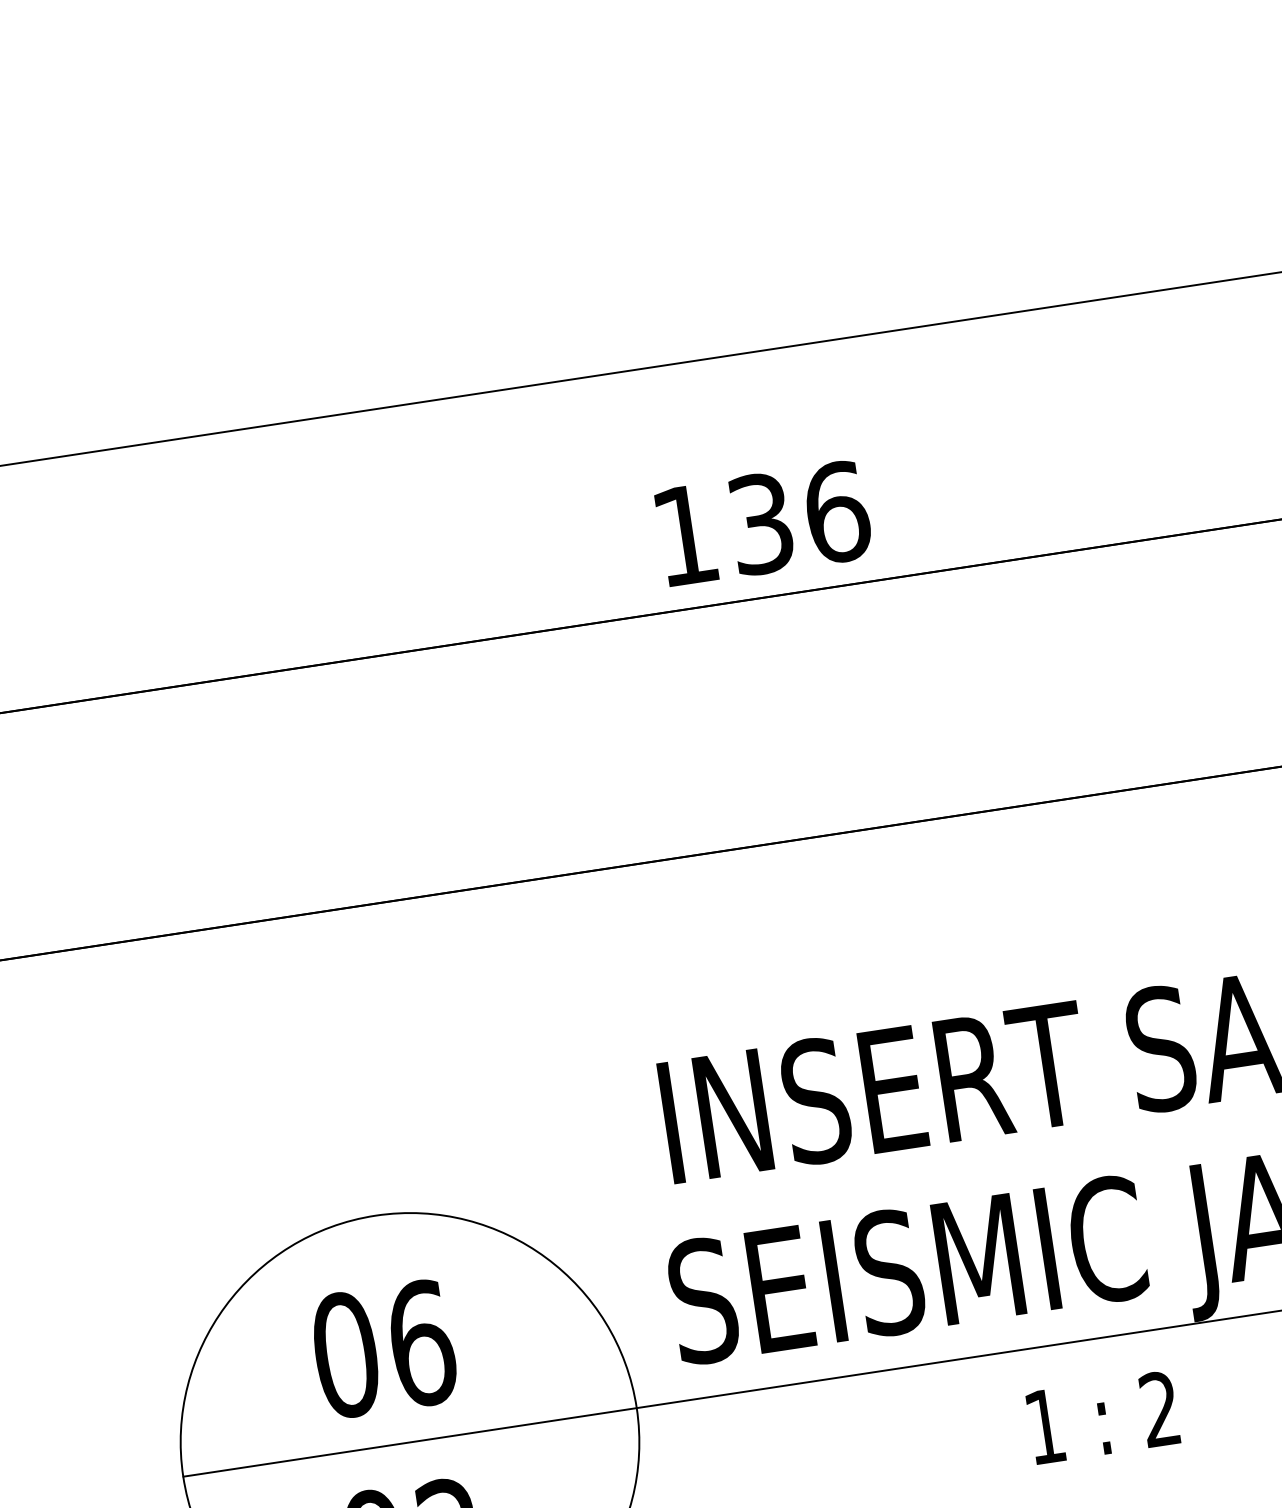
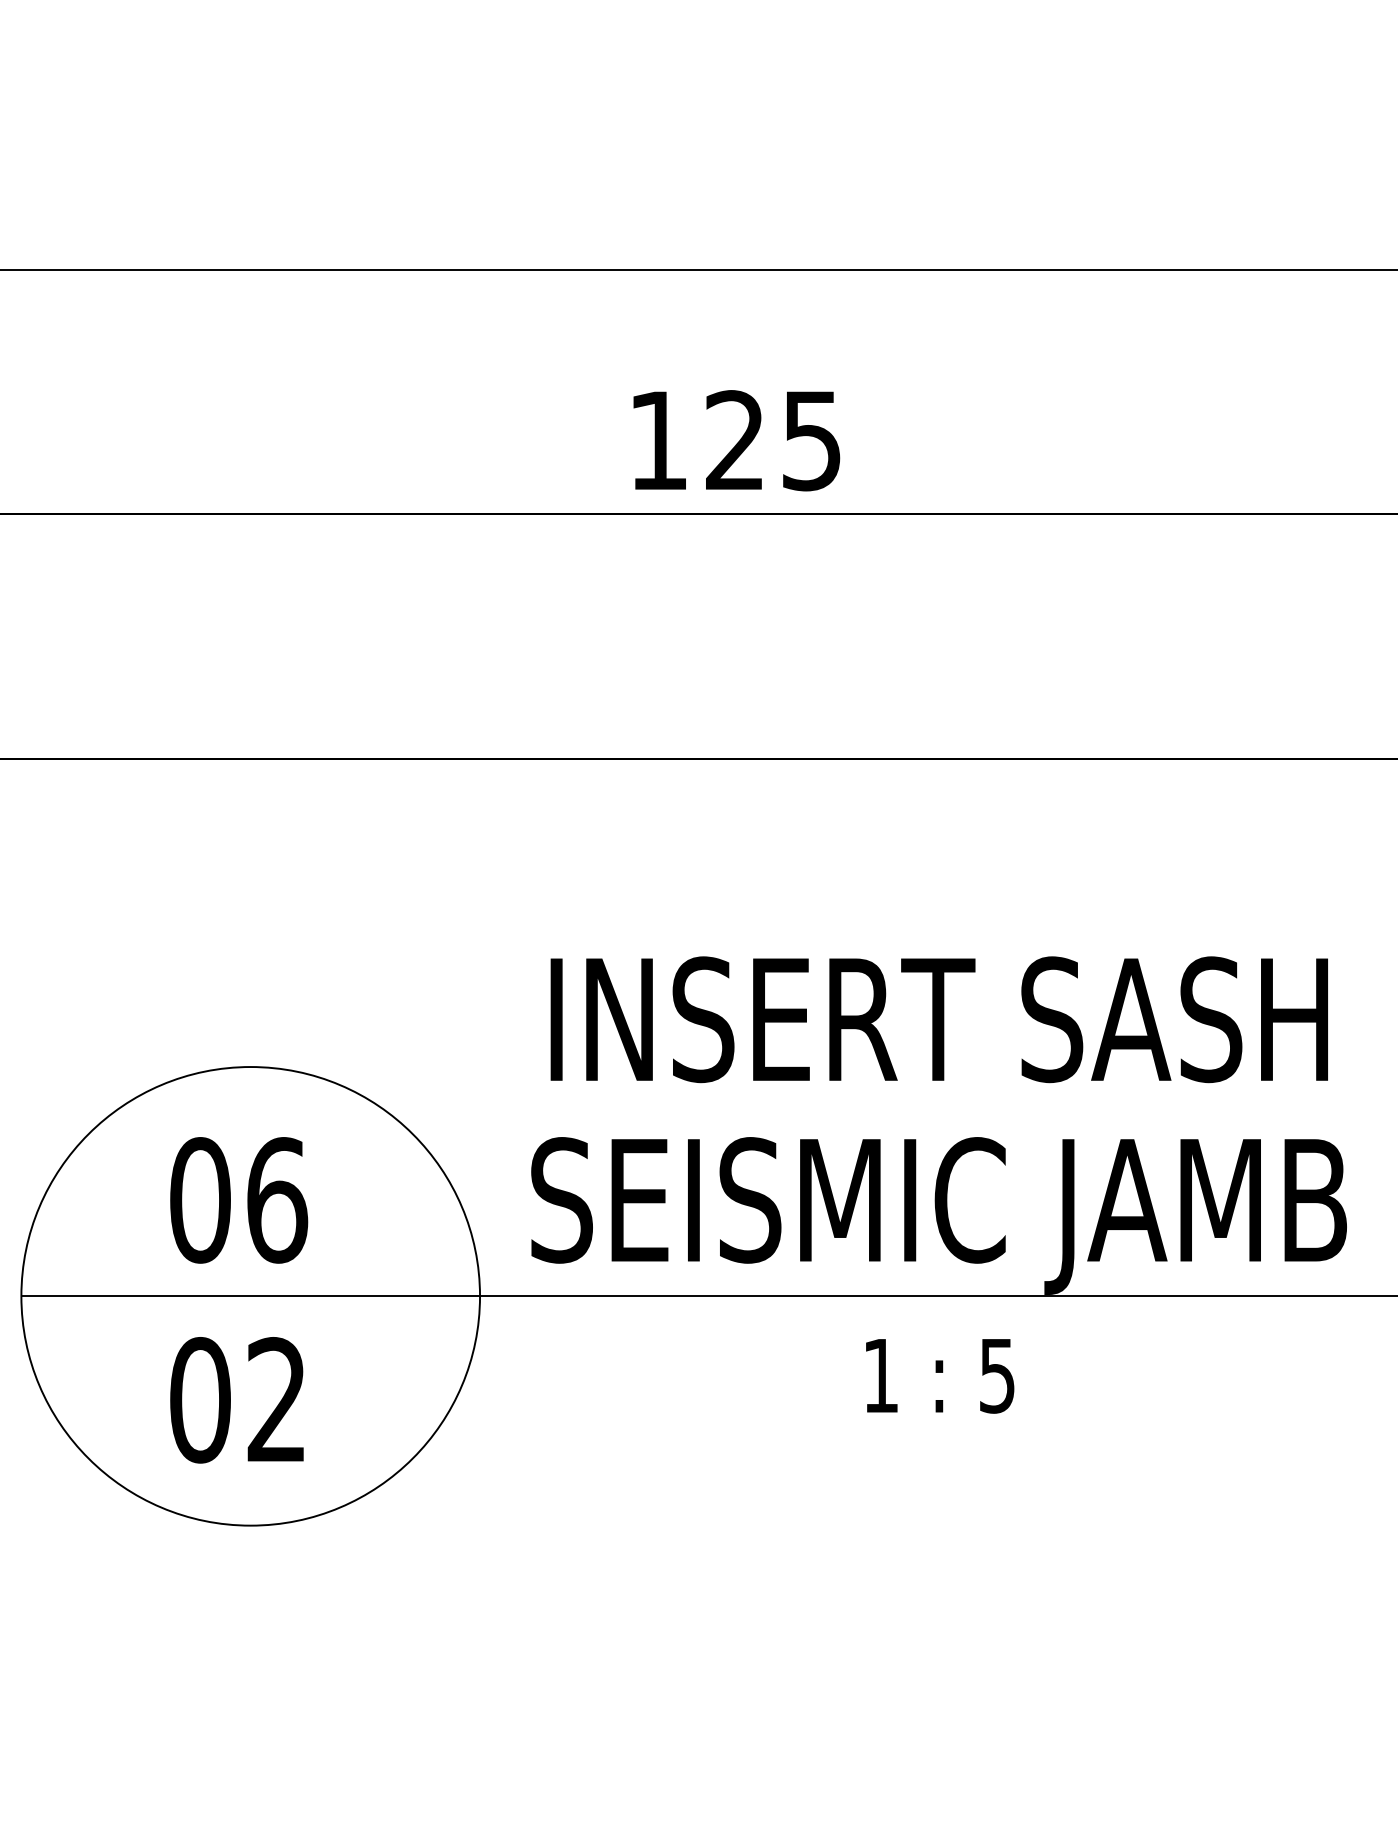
text: (799, 517) -> (774, 440), 136 -> 125
text: (1159, 1409) -> (996, 1375), 2 -> 5

